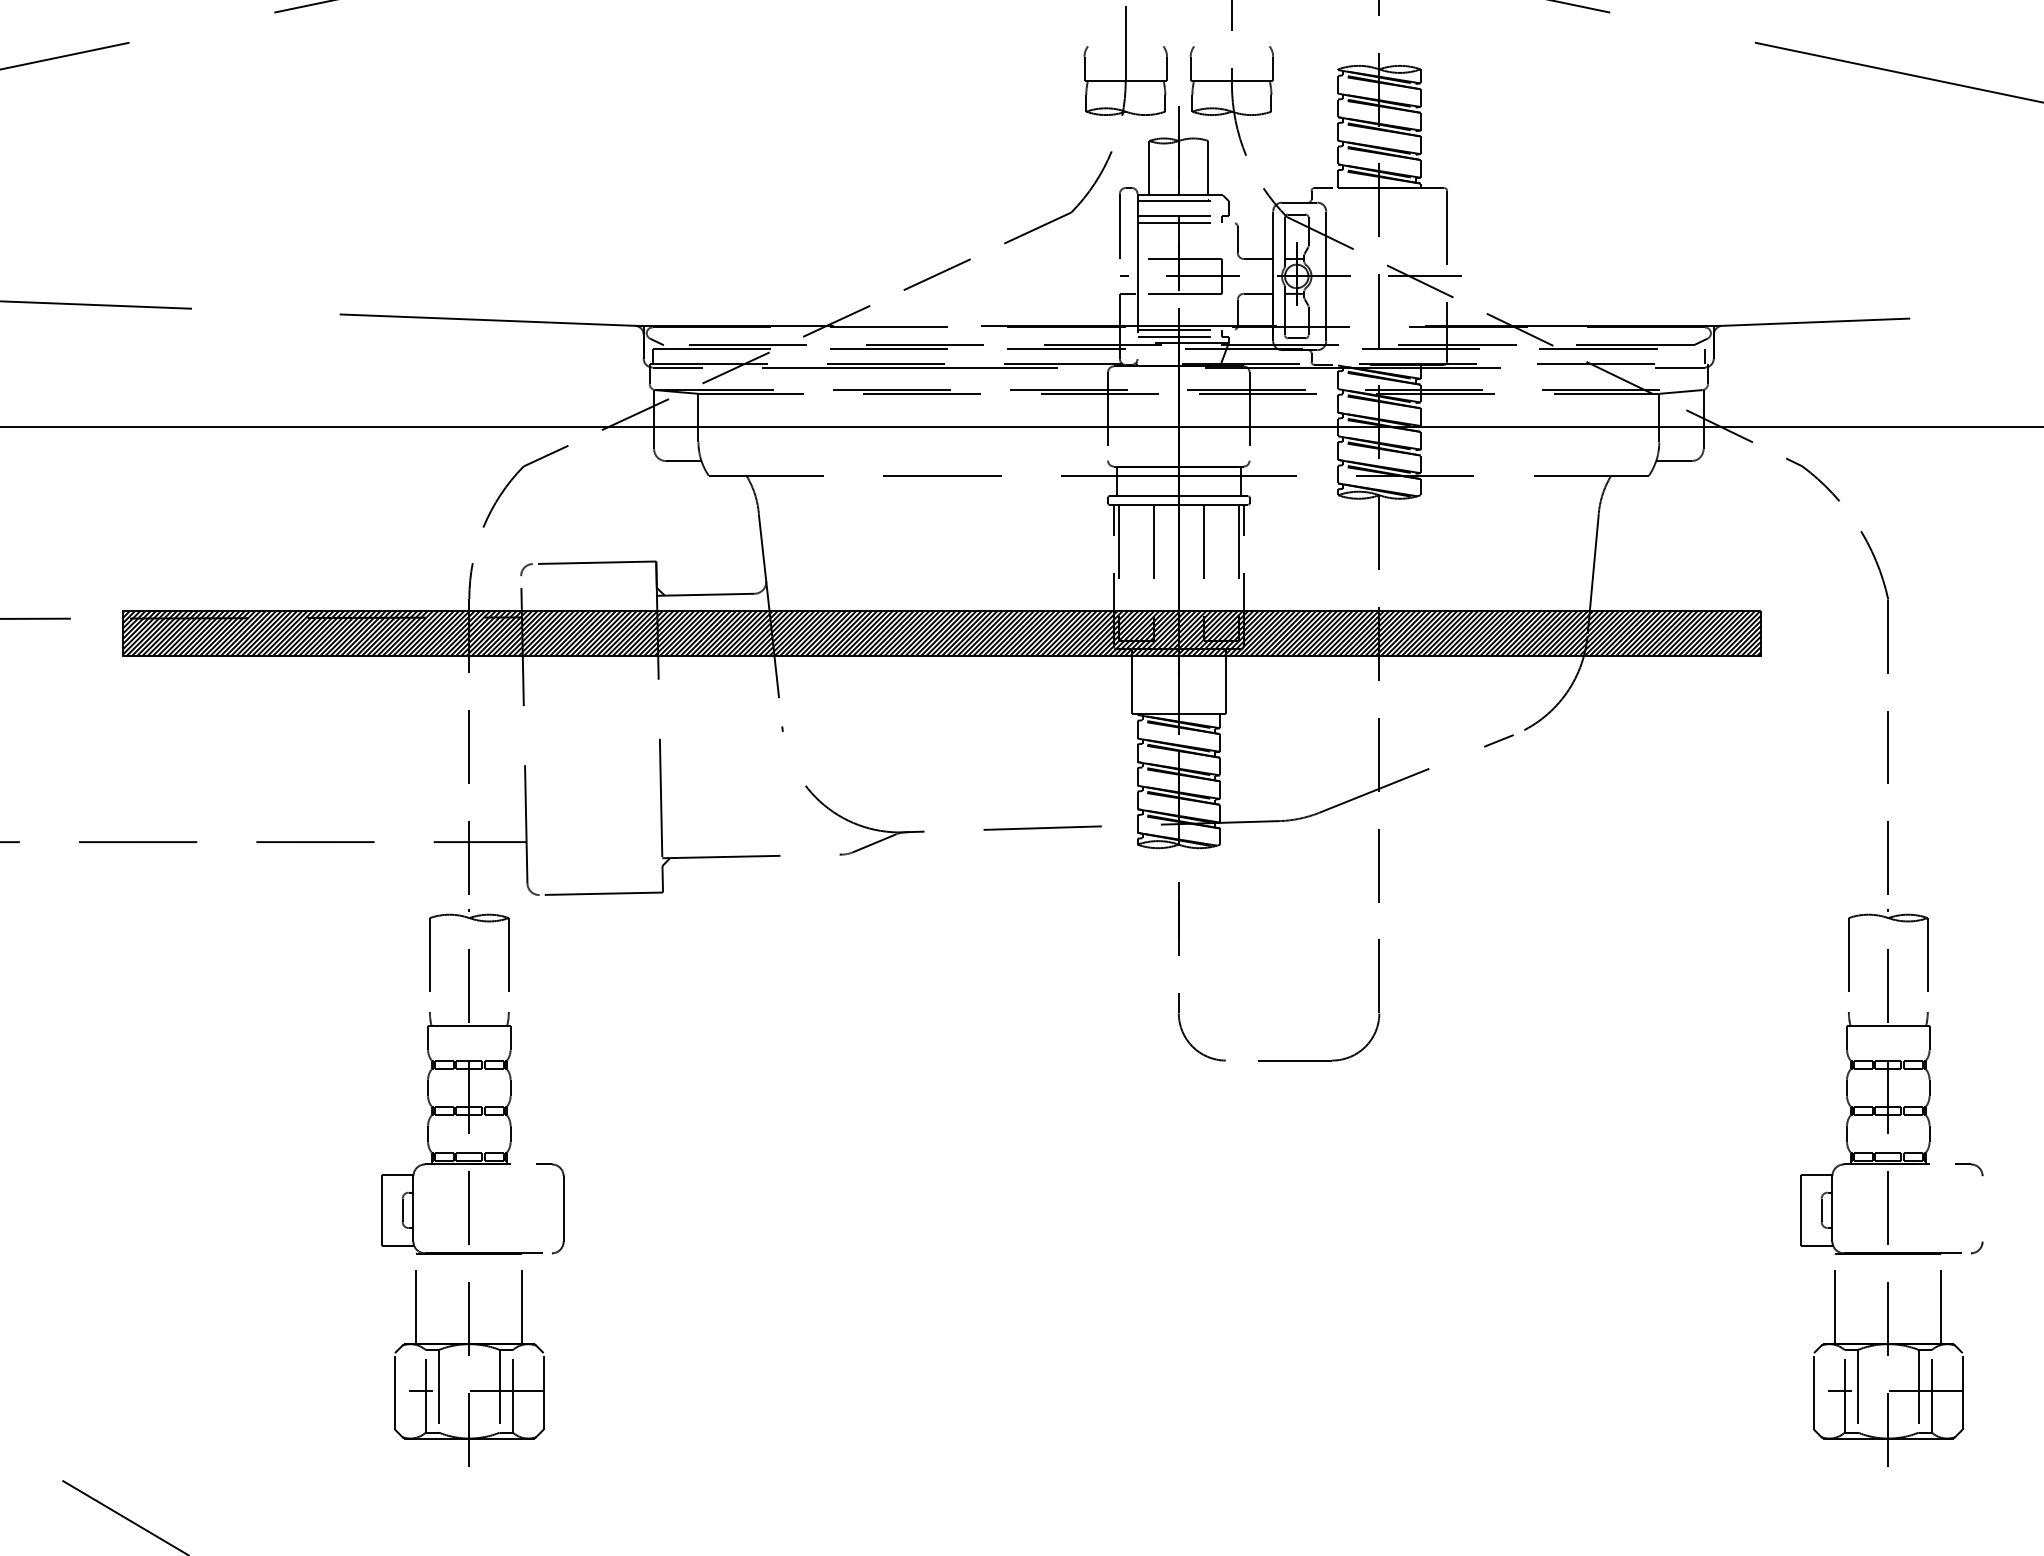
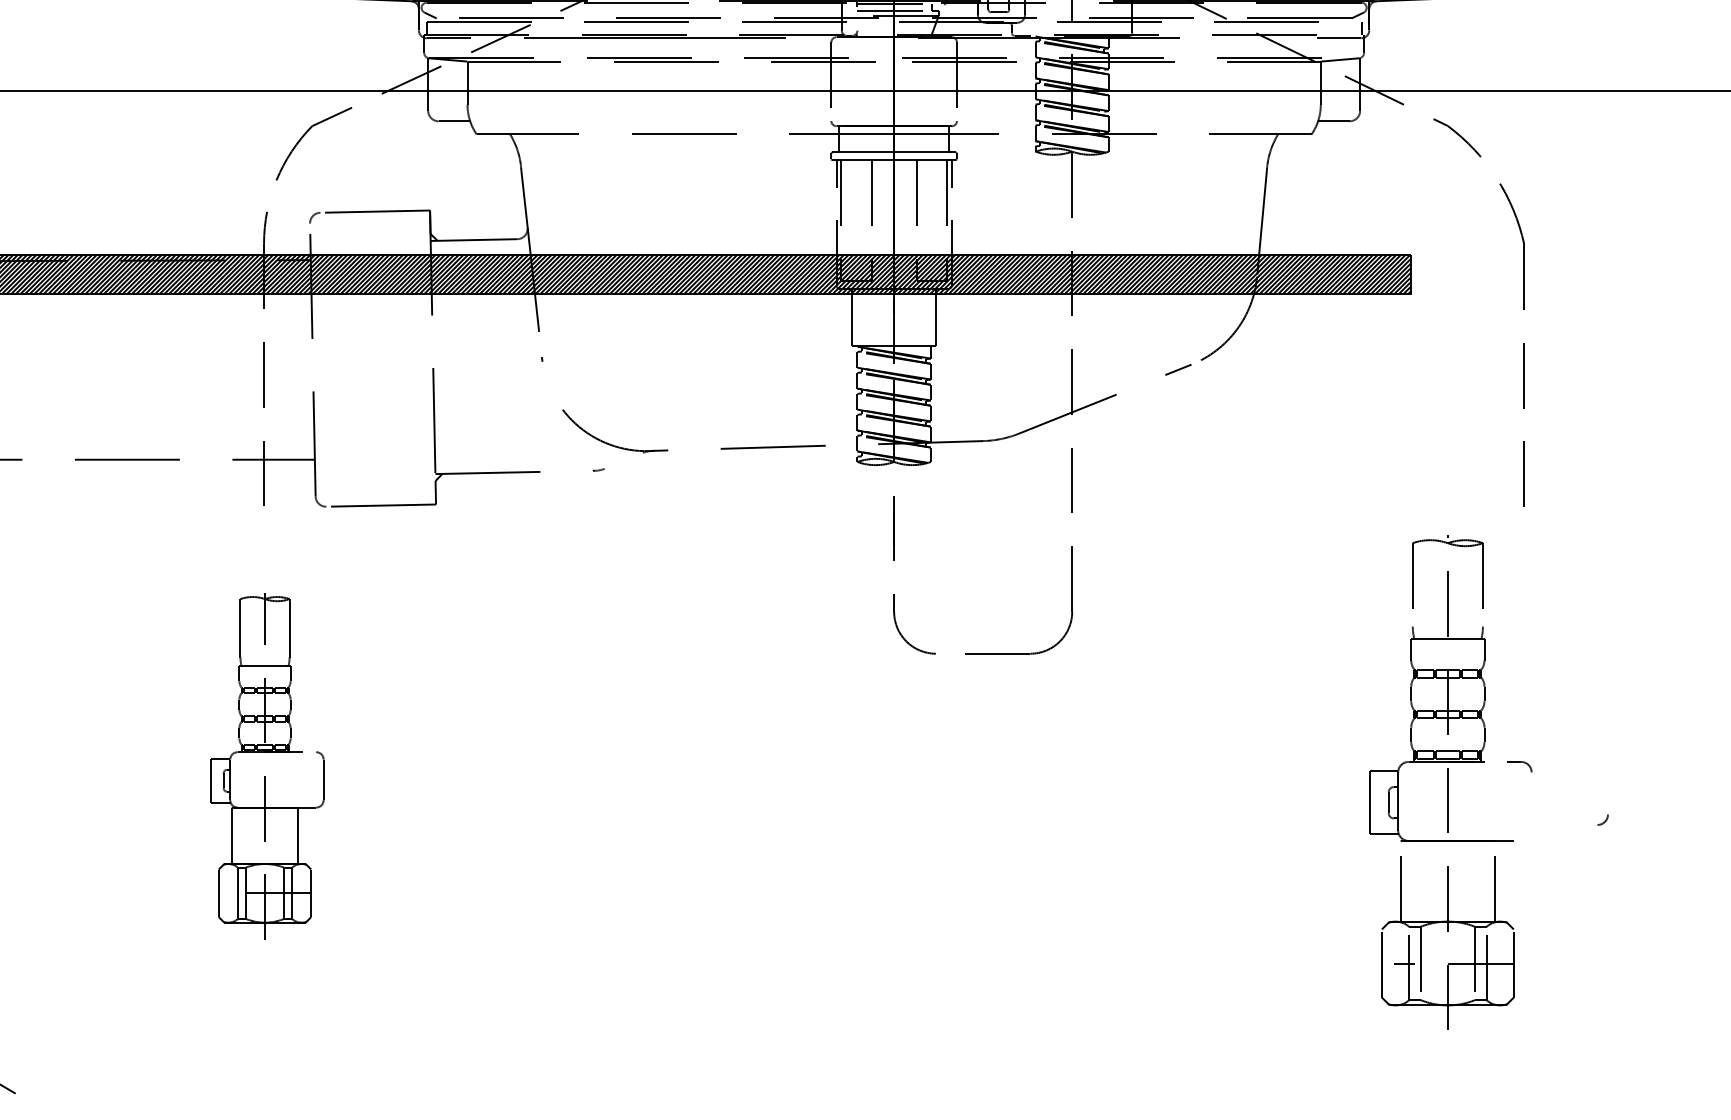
line: (873, 843) -> (622, 460), removed
part: (472, 1187) -> (266, 766), size x0.7
part: (1891, 1187) -> (1450, 782), moved

